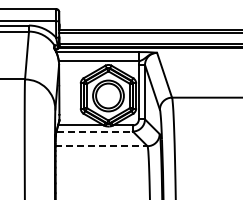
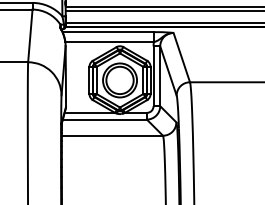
line: (95, 131) -> (105, 119), dashed -> solid
line: (102, 146) -> (113, 136), dashed -> solid

